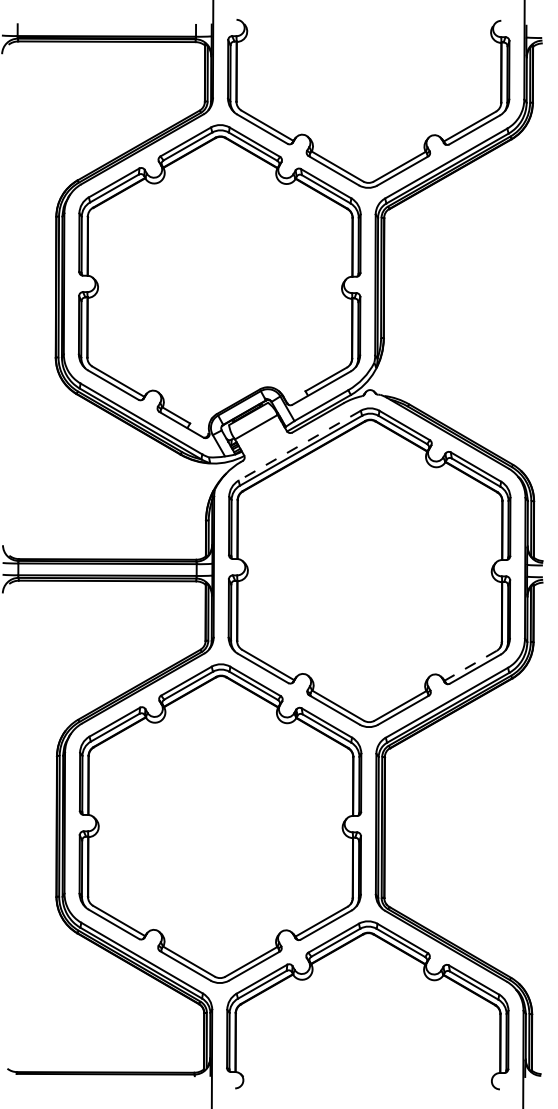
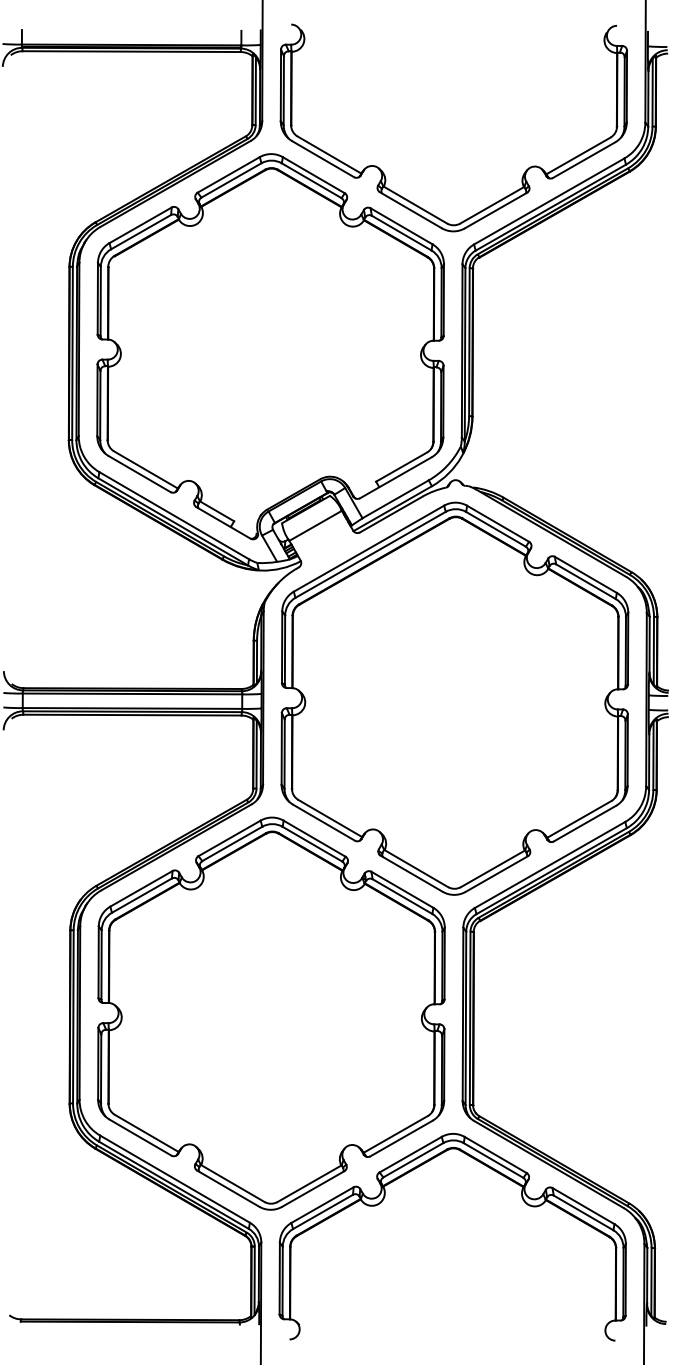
line: (300, 445) -> (369, 548), dashed -> solid
line: (470, 665) -> (579, 819), dashed -> solid

